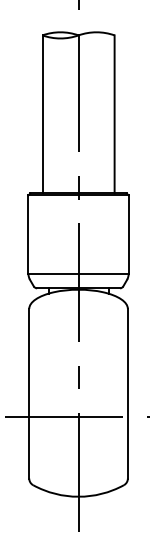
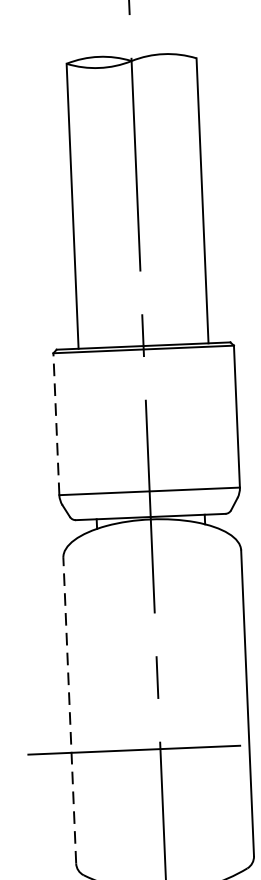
line: (28, 234) -> (56, 423), solid -> dashed
line: (29, 393) -> (70, 710), solid -> dashed

